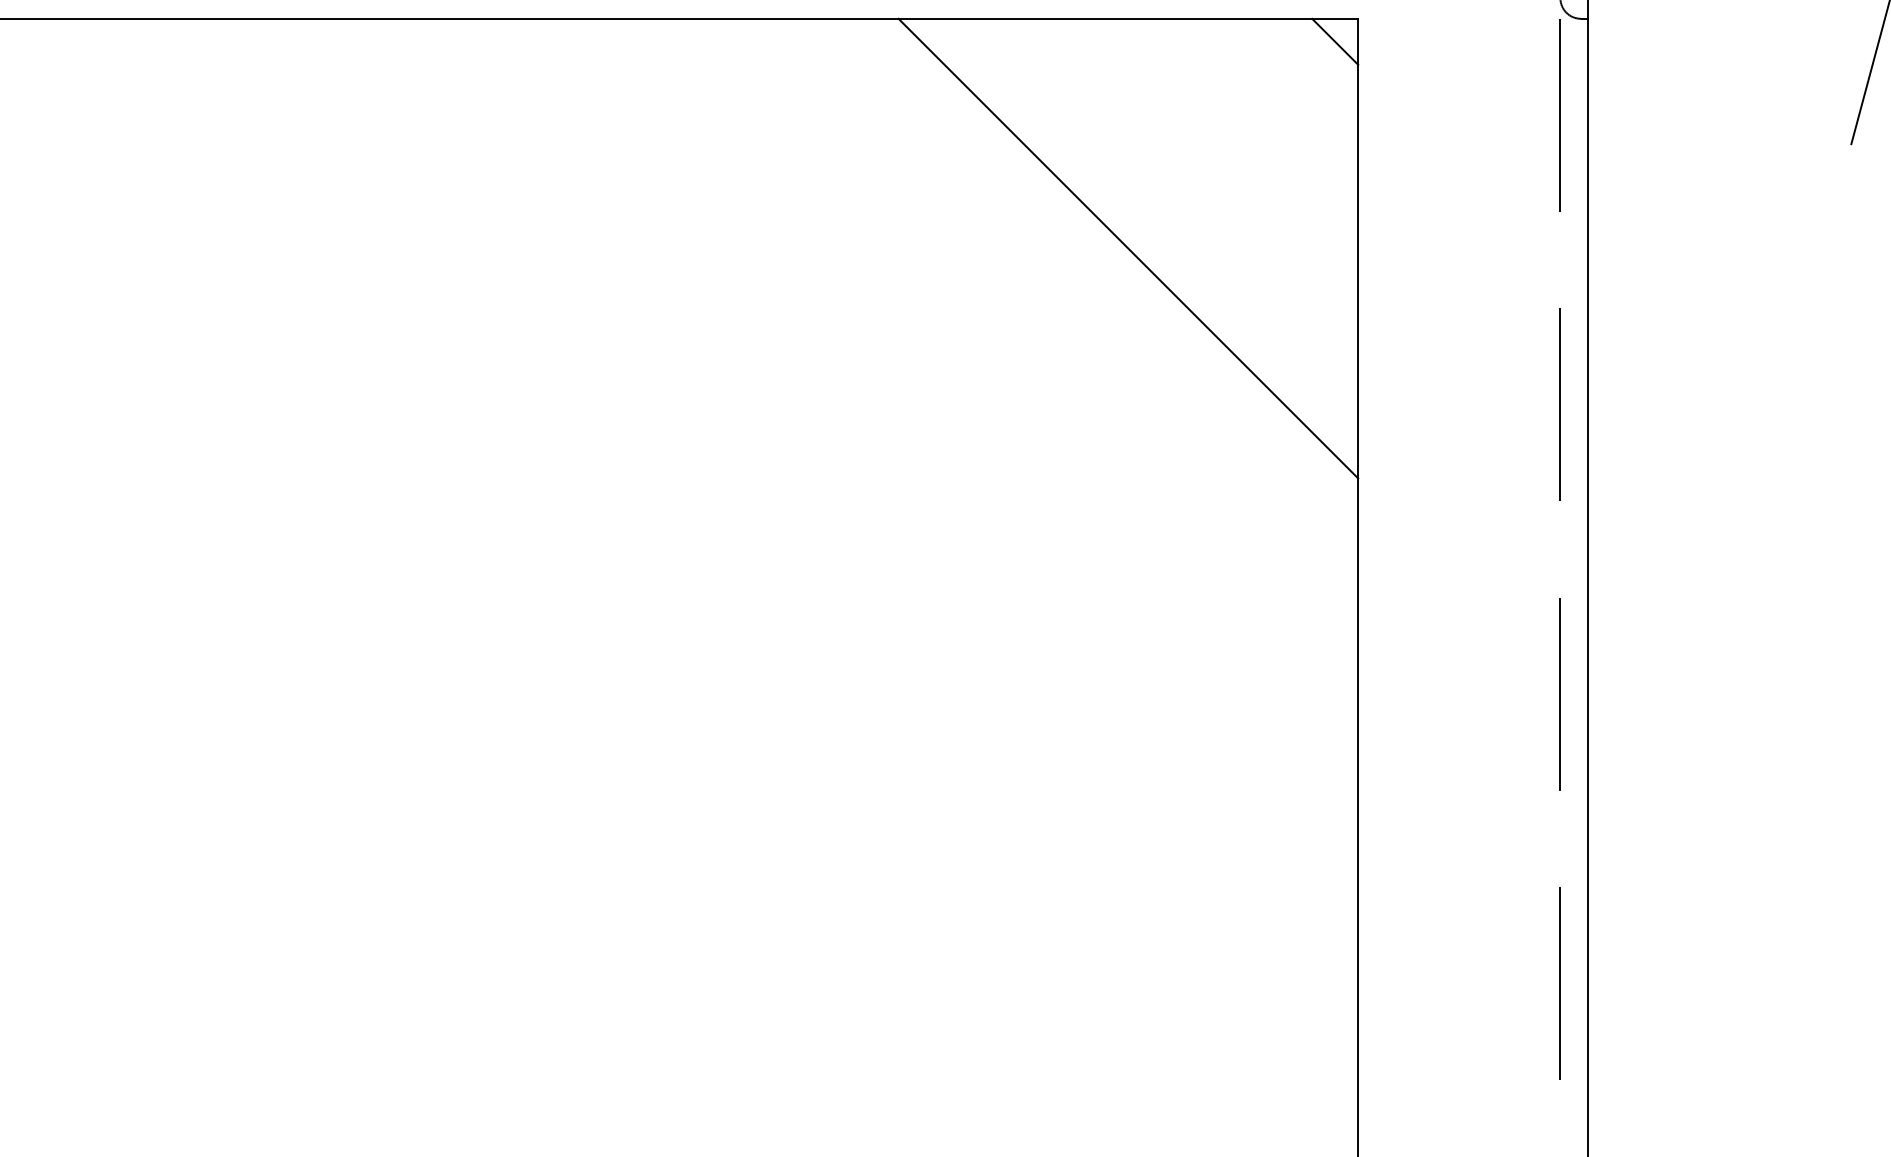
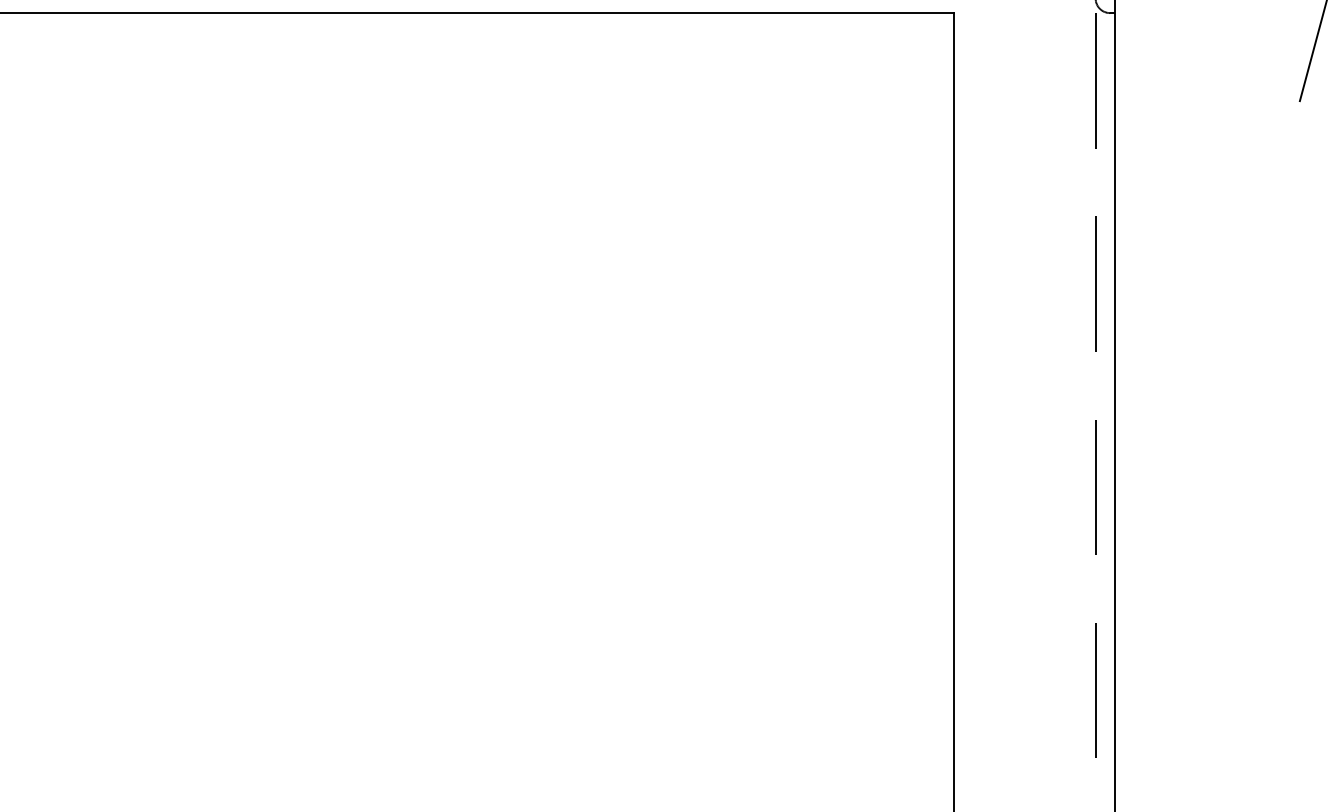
line: (1335, 41) -> (937, 29), removed
line: (1128, 248) -> (792, 174), removed

